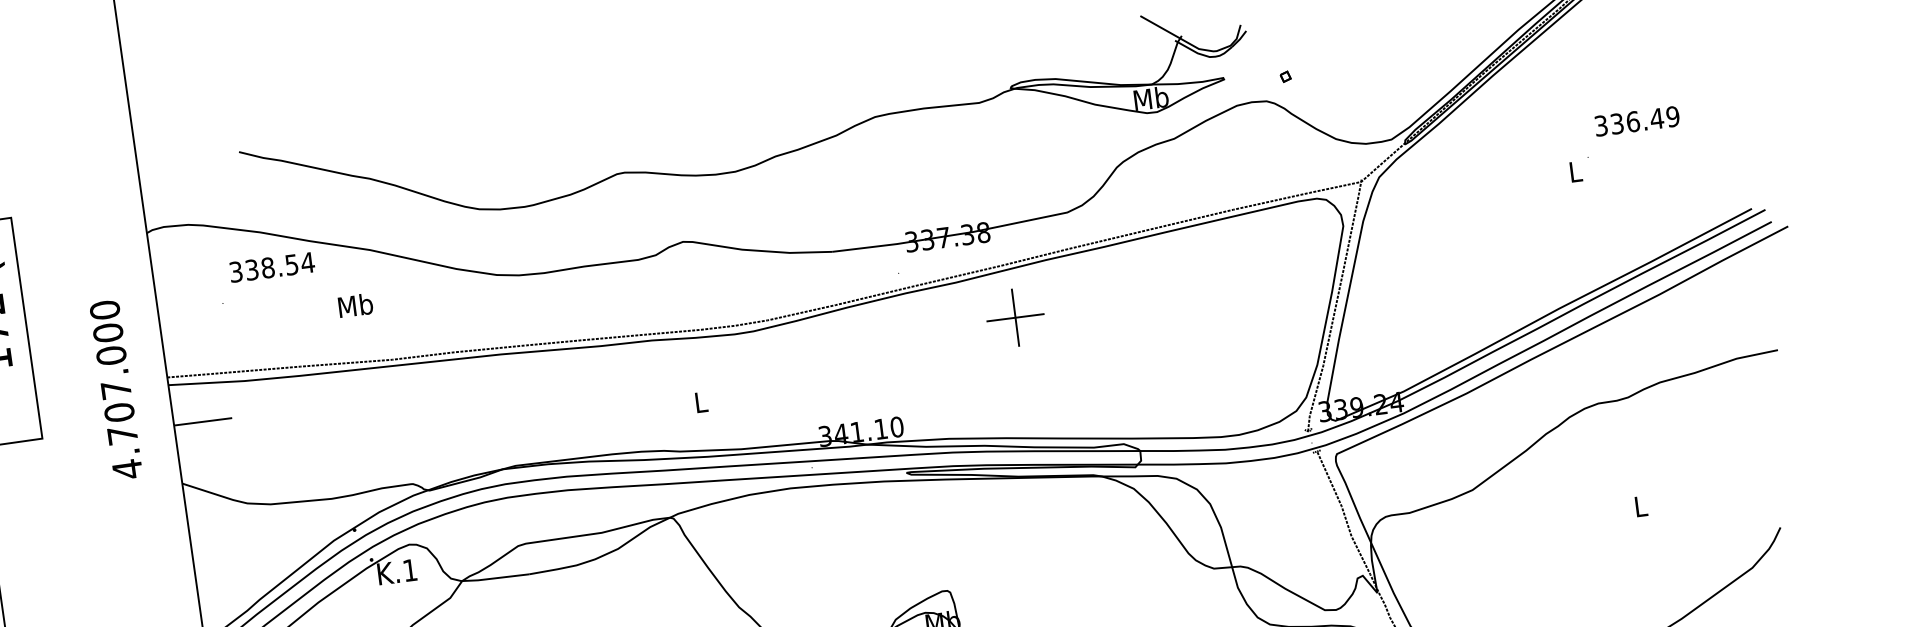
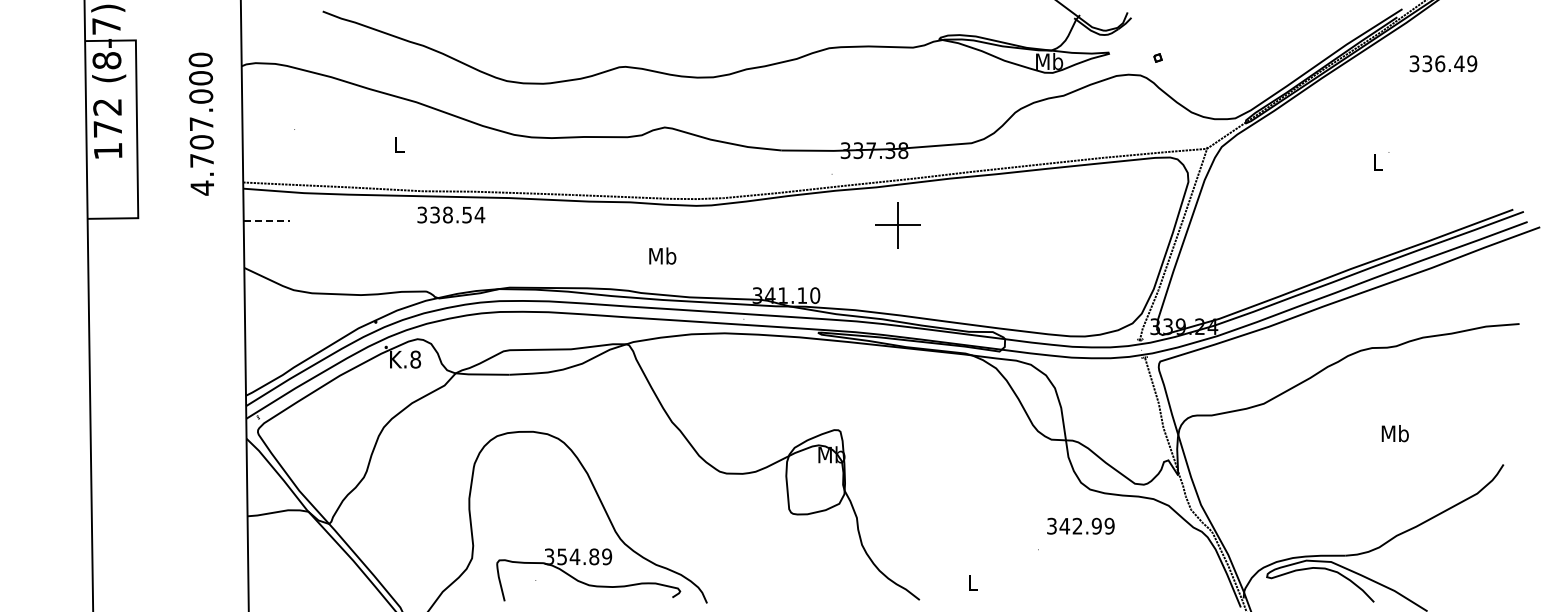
text: (1637, 120) -> (1443, 63), moved
text: (272, 266) -> (451, 214), moved
text: (355, 305) -> (399, 144), Mb -> L
part: (1015, 318) -> (897, 225), moved
text: (114, 389) -> (200, 123), moved
text: (700, 401) -> (662, 255), L -> Mb
line: (203, 422) -> (267, 221), solid -> dashed
text: (1639, 506) -> (1394, 433), L -> Mb
text: (409, 570) -> (415, 359), K.1 -> K.8

